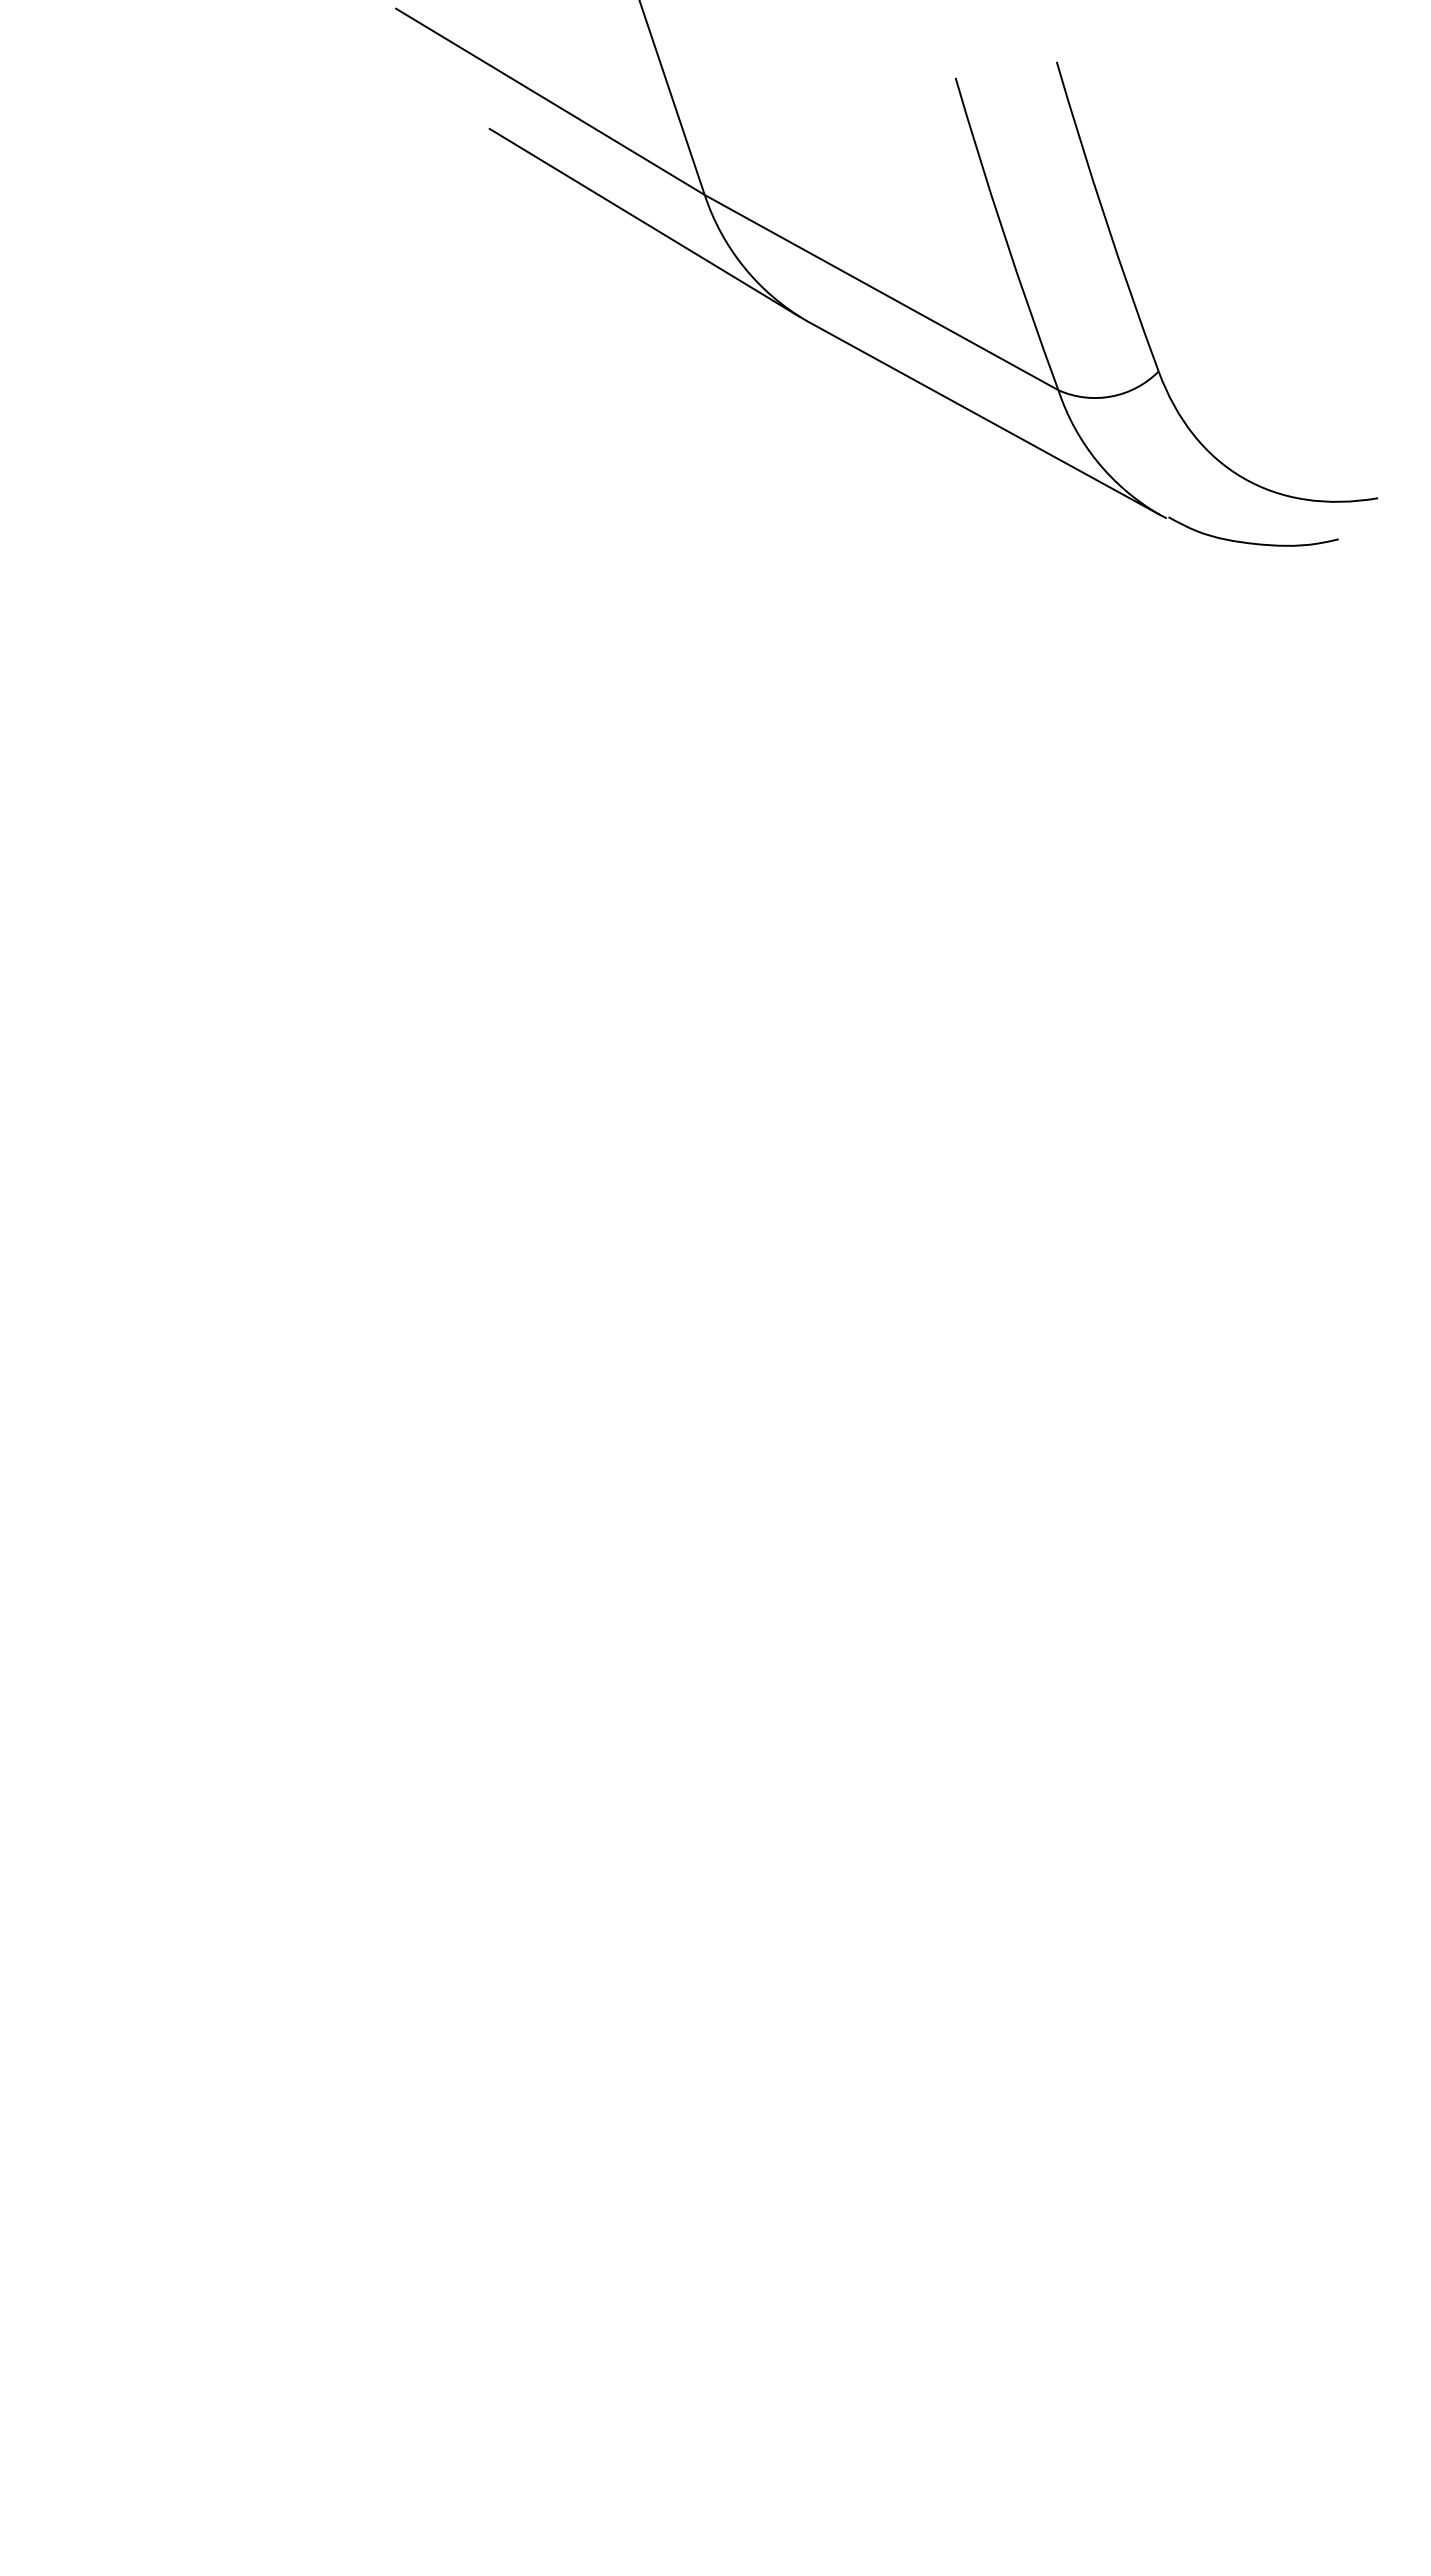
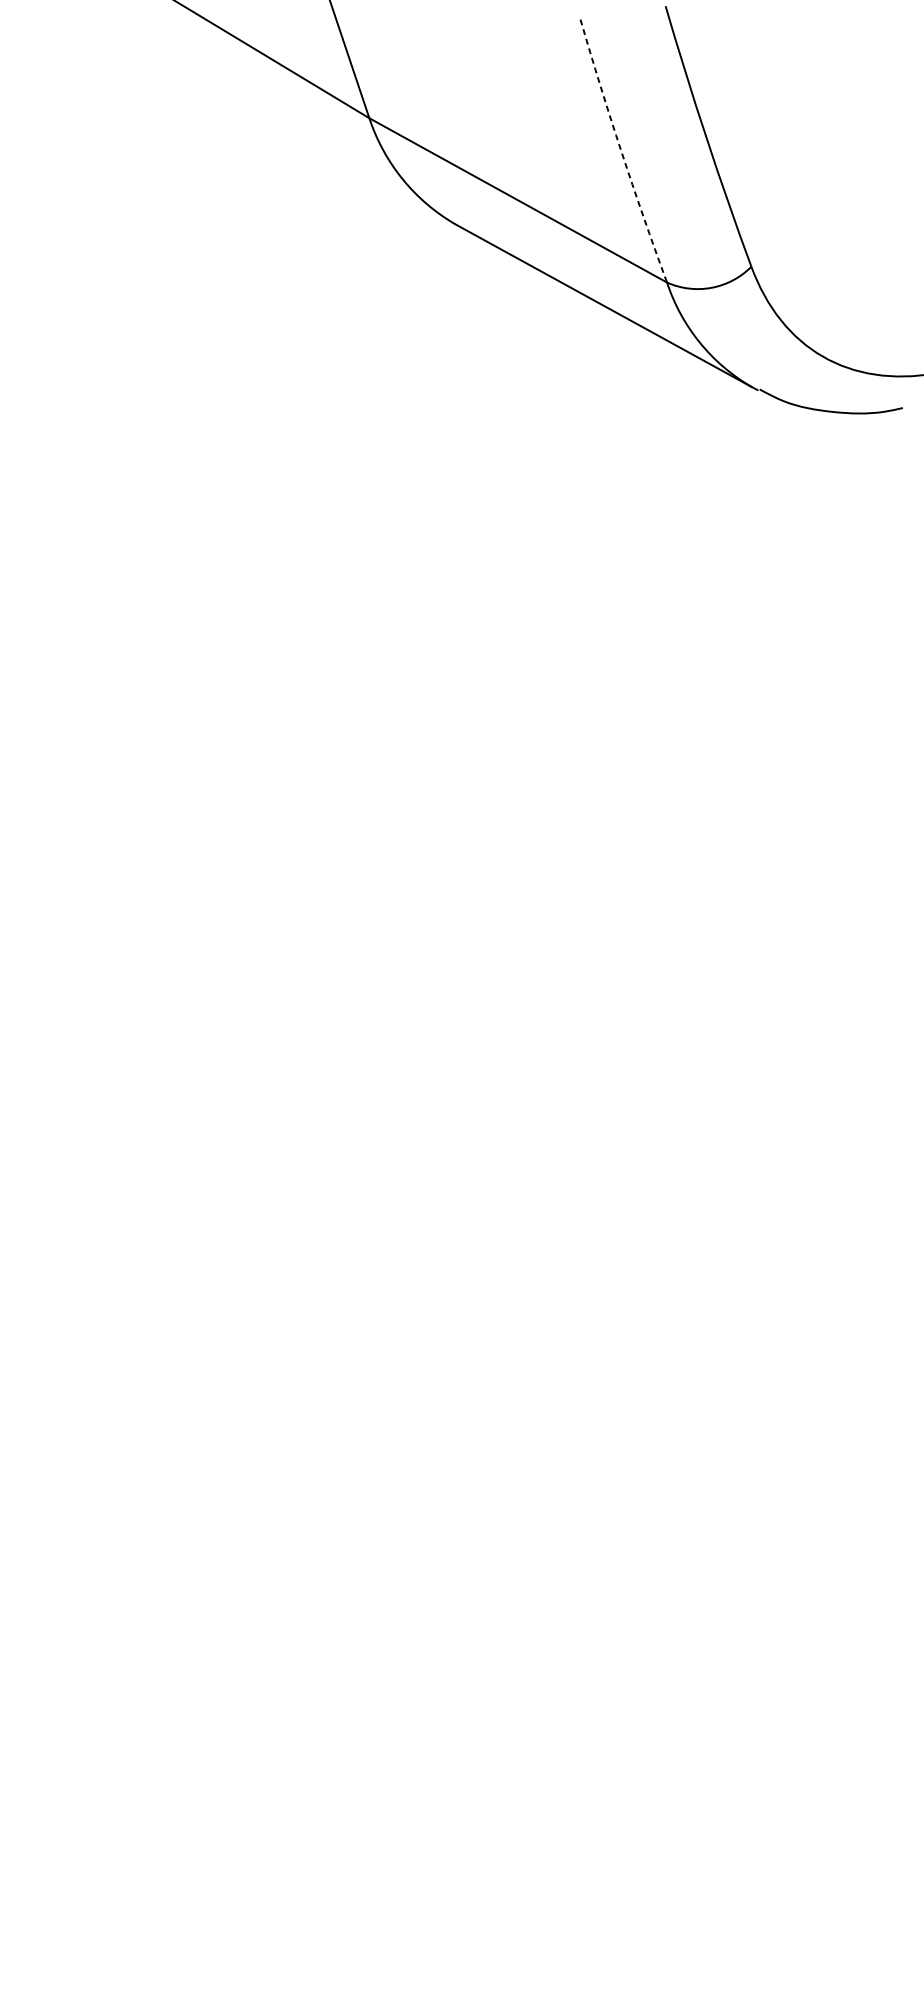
line: (644, 222) -> (318, 141), removed
arc: (1004, 234) -> (621, 151), solid -> dashed

